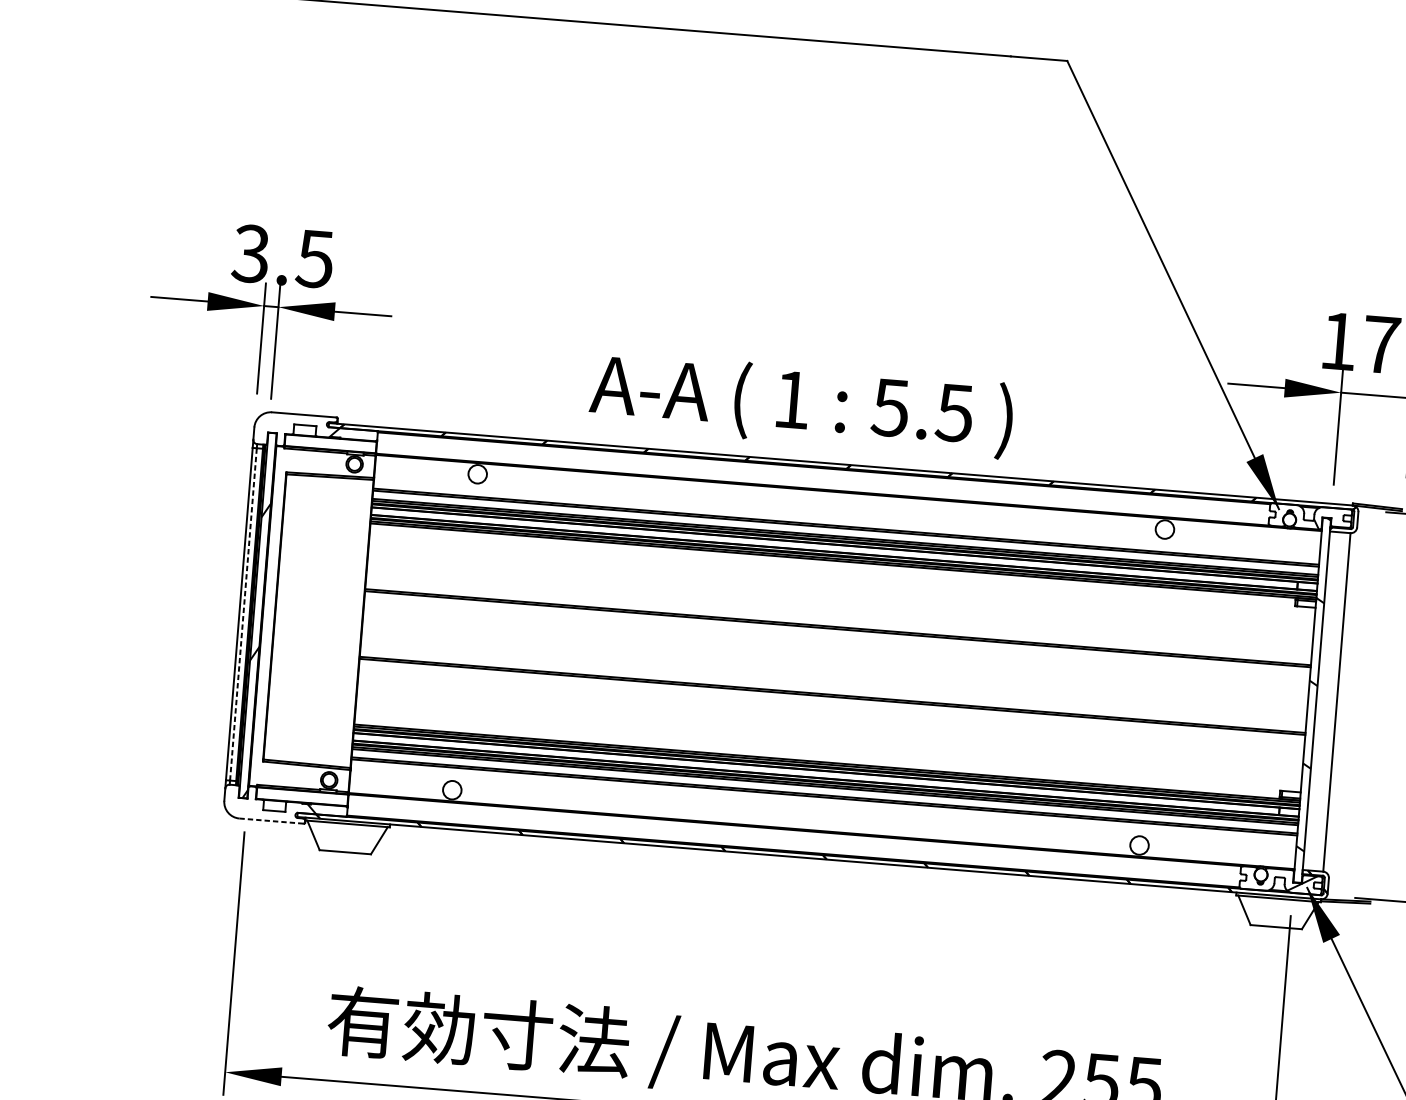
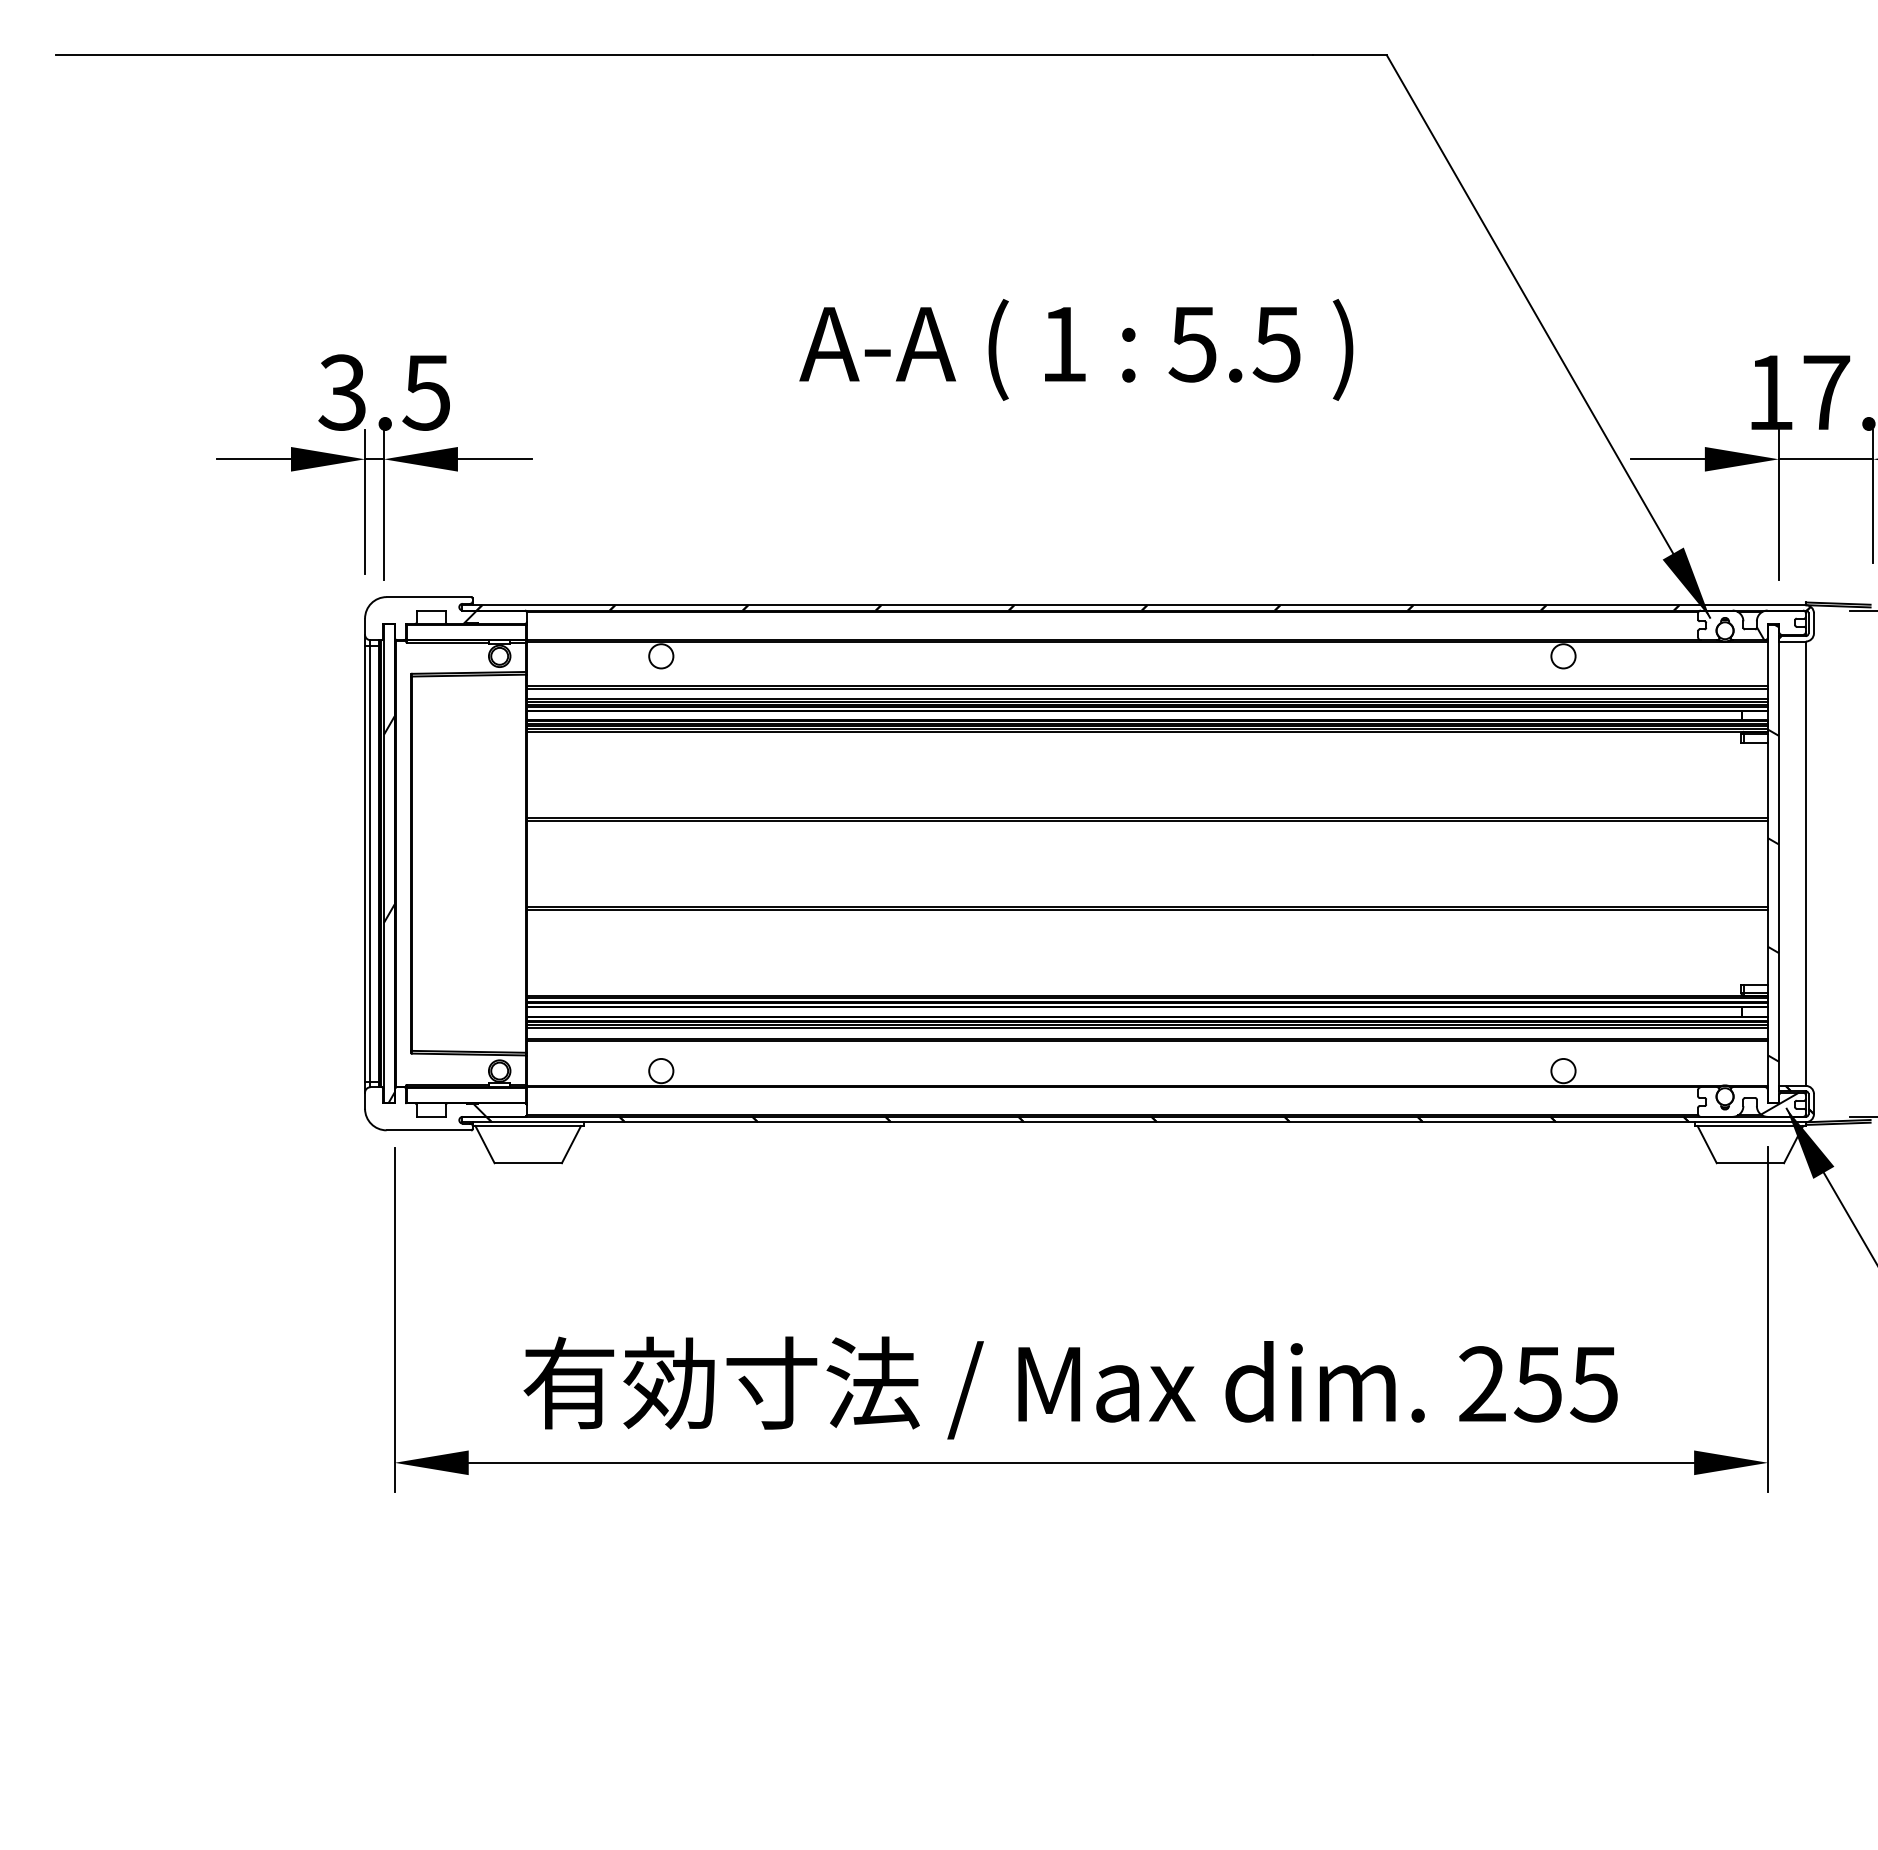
text: (801, 404) -> (1076, 349), moved
line: (243, 614) -> (370, 863), dashed -> solid
line: (272, 821) -> (429, 1130), dashed -> solid

